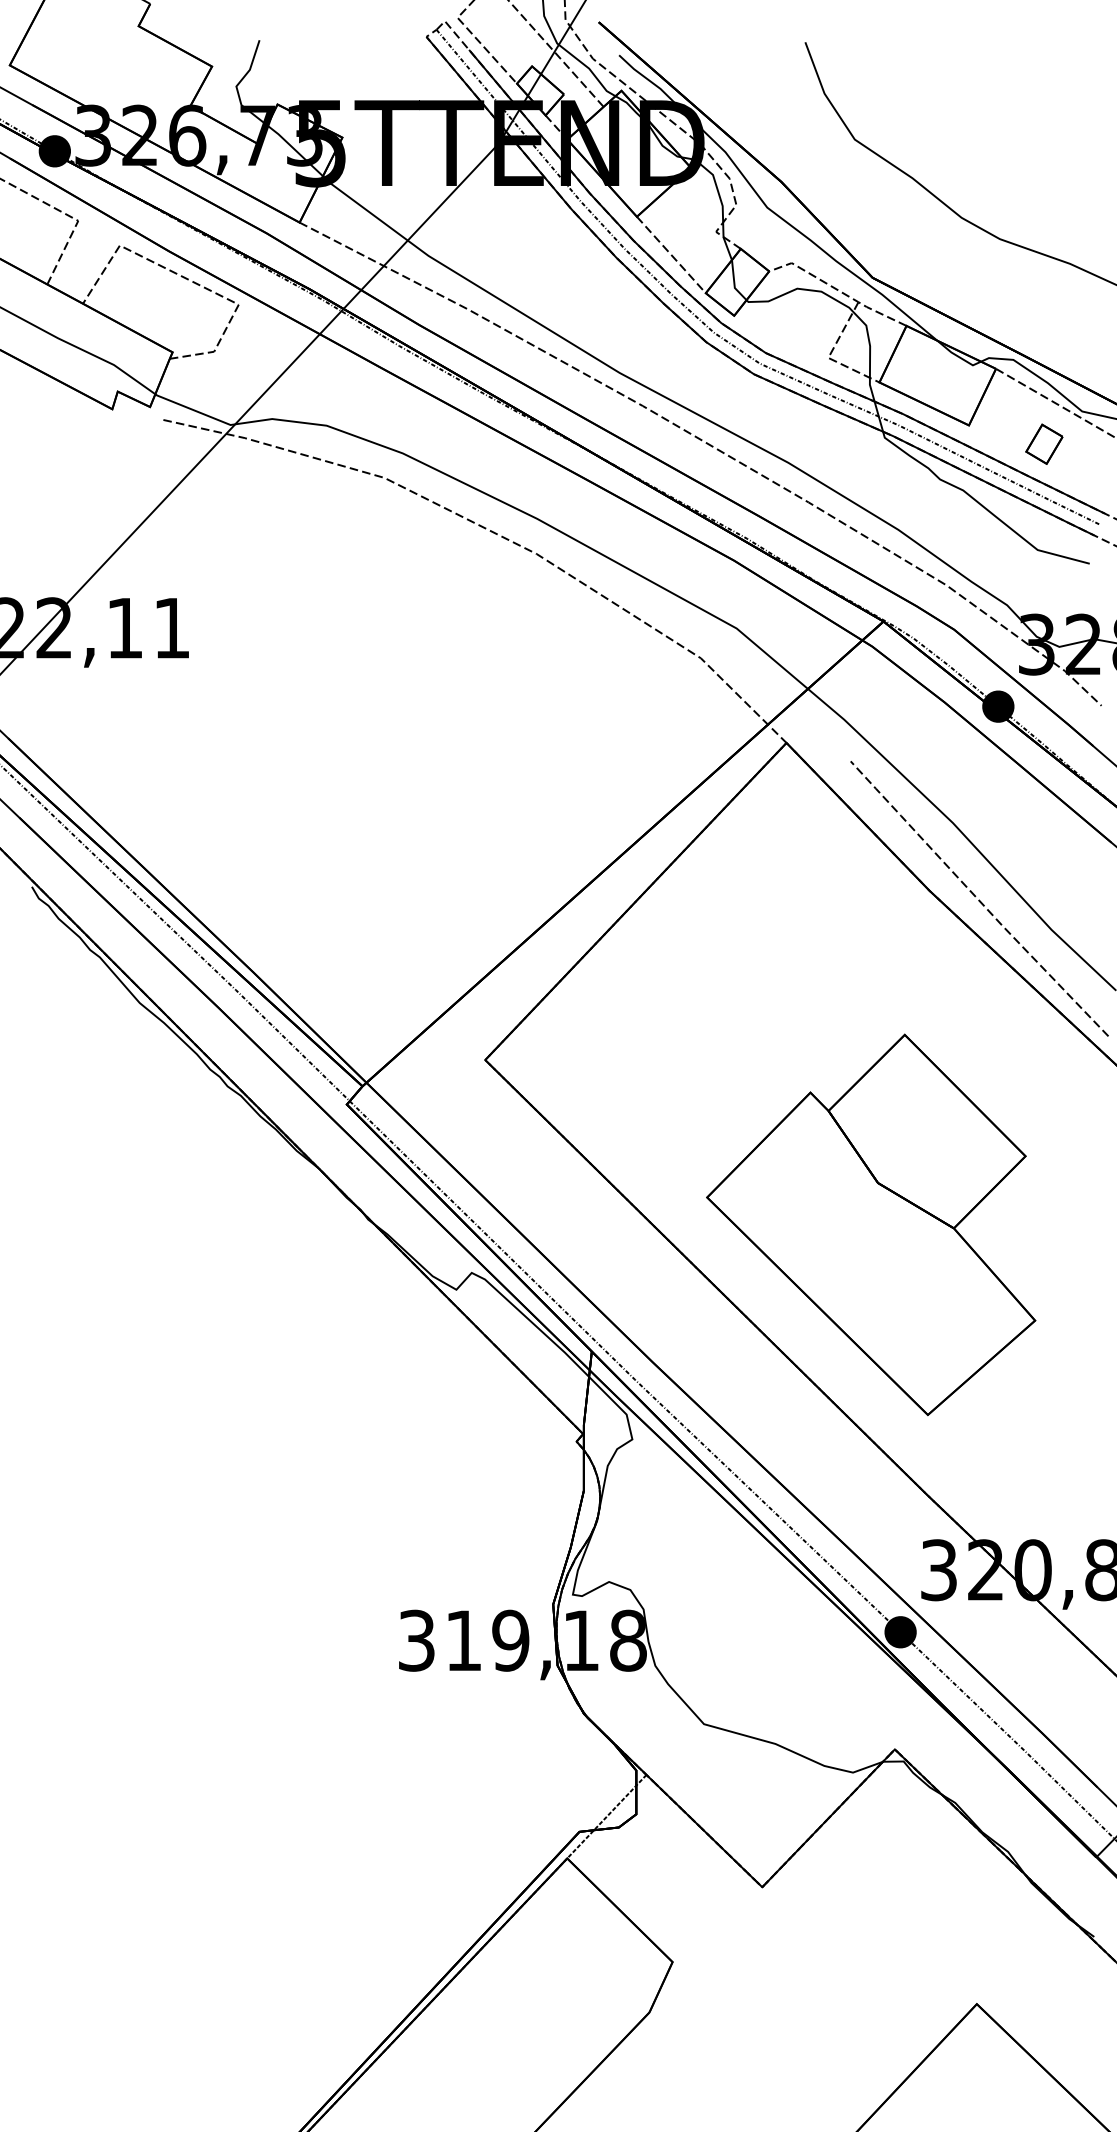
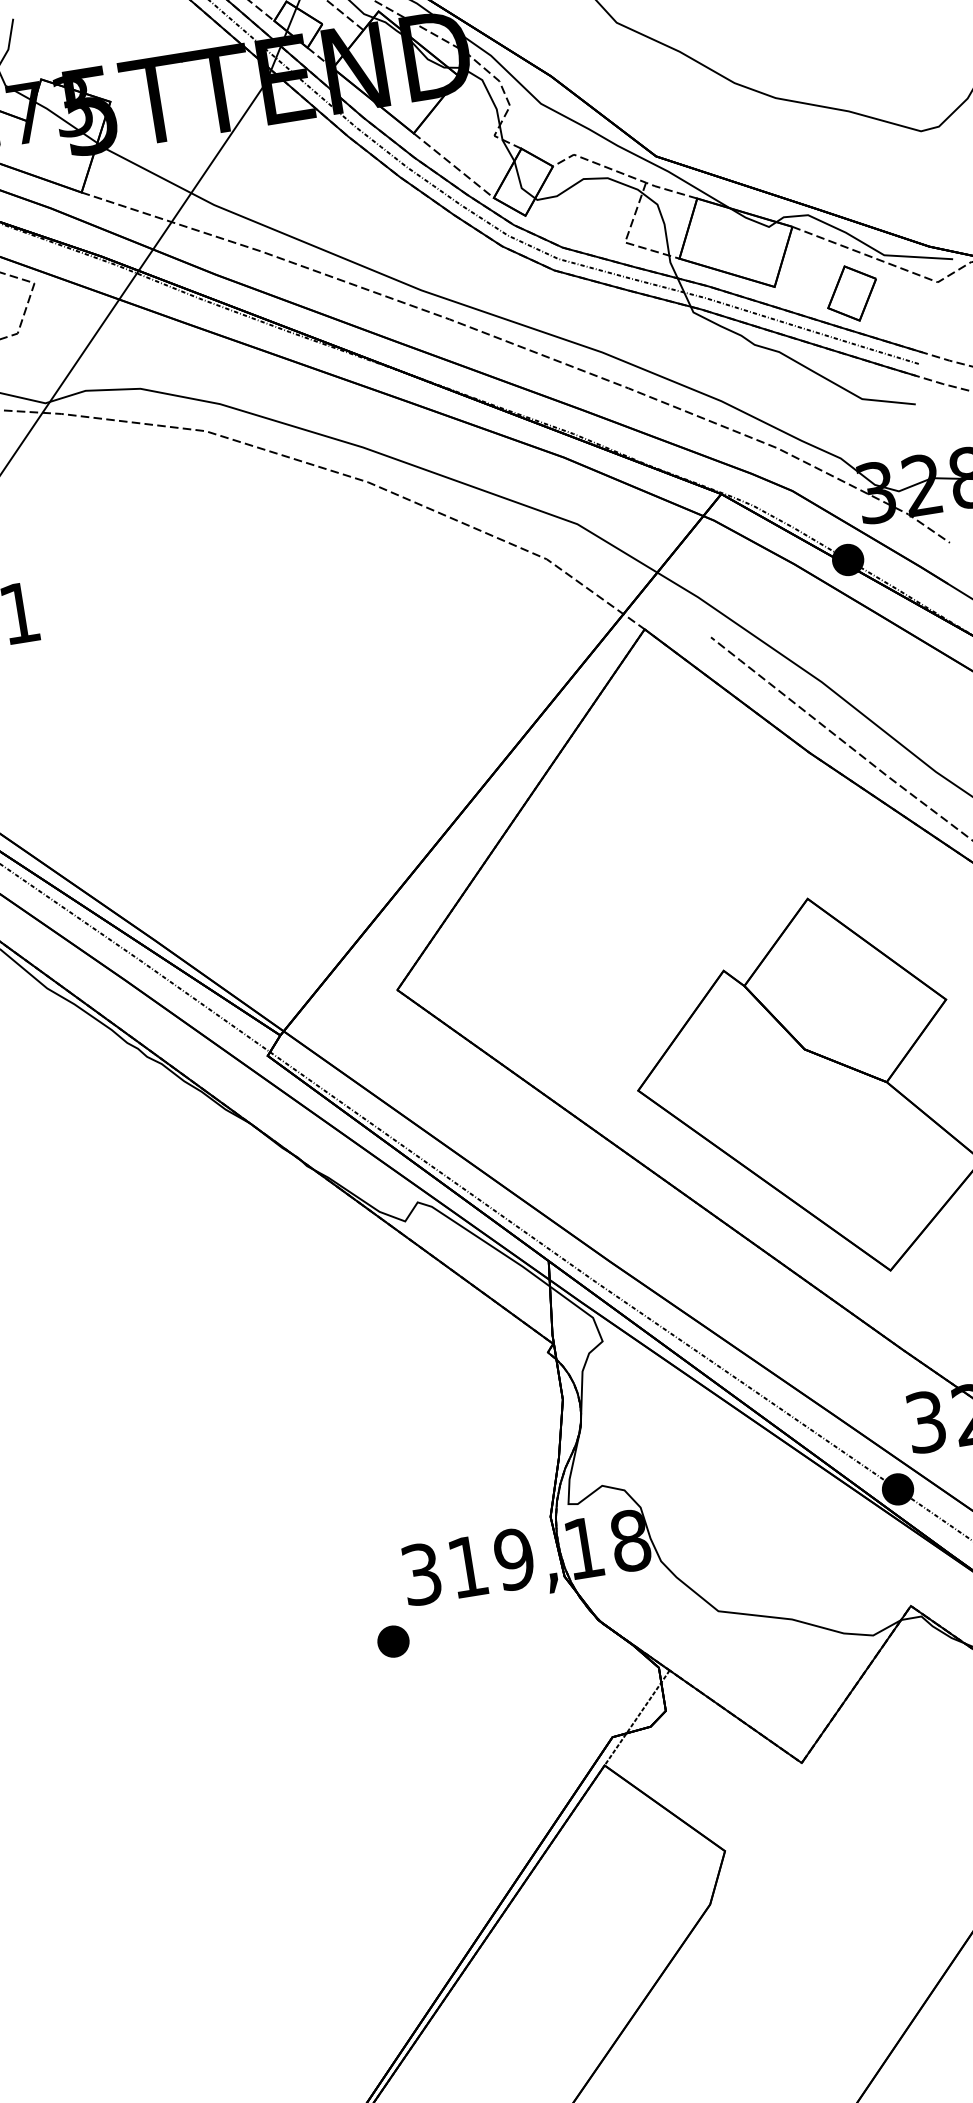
part: (1044, 444) -> (852, 293), size x1.43
part: (378, 1702) -> (393, 1641), added

